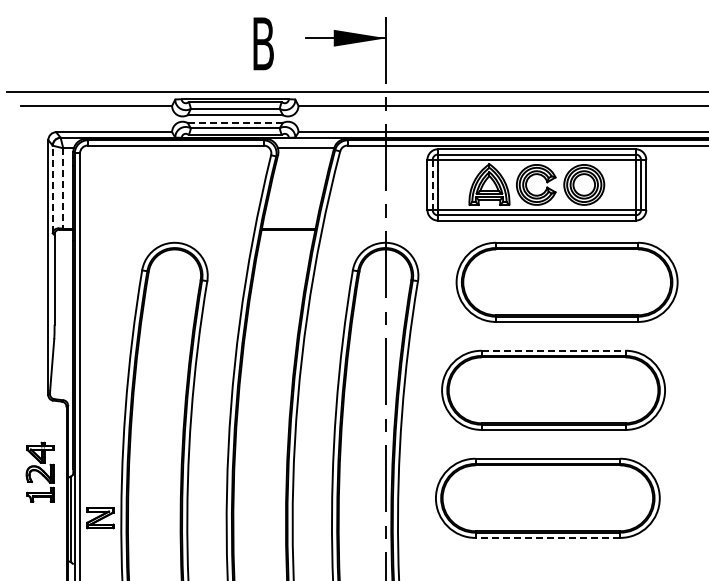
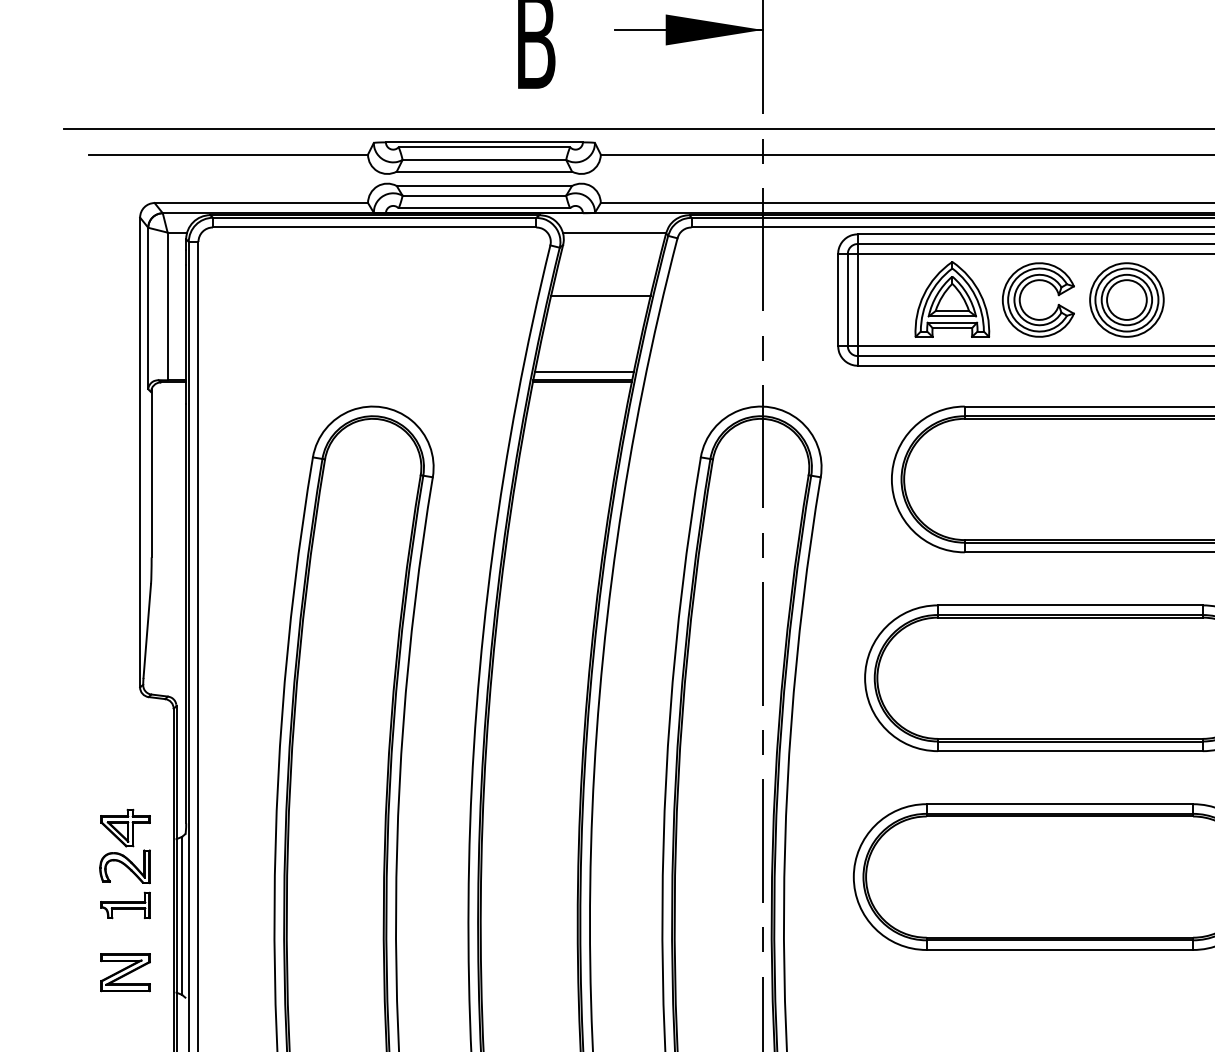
line: (235, 123) -> (484, 186), dashed -> solid
line: (298, 182) -> (600, 295), added
line: (432, 185) -> (847, 301), dashed -> solid
line: (63, 188) -> (168, 306), dashed -> solid
line: (52, 189) -> (147, 308), dashed -> solid
line: (289, 224) -> (584, 372), added
line: (553, 350) -> (1070, 604), dashed -> solid
part: (39, 471) -> (123, 862), moved
part: (100, 518) -> (125, 973), moved
line: (547, 537) -> (1059, 949), dashed -> solid

